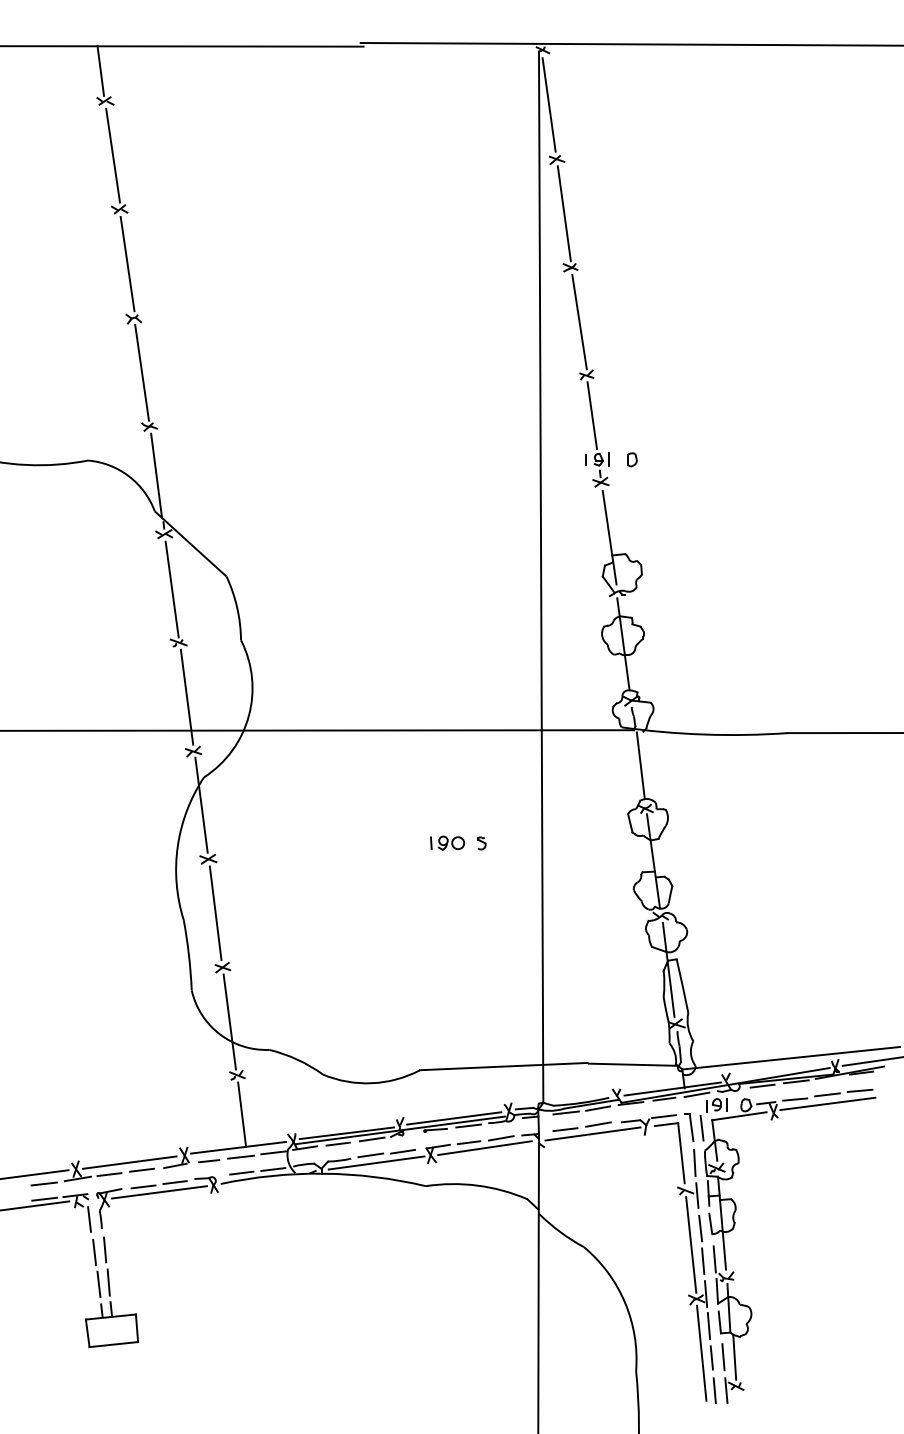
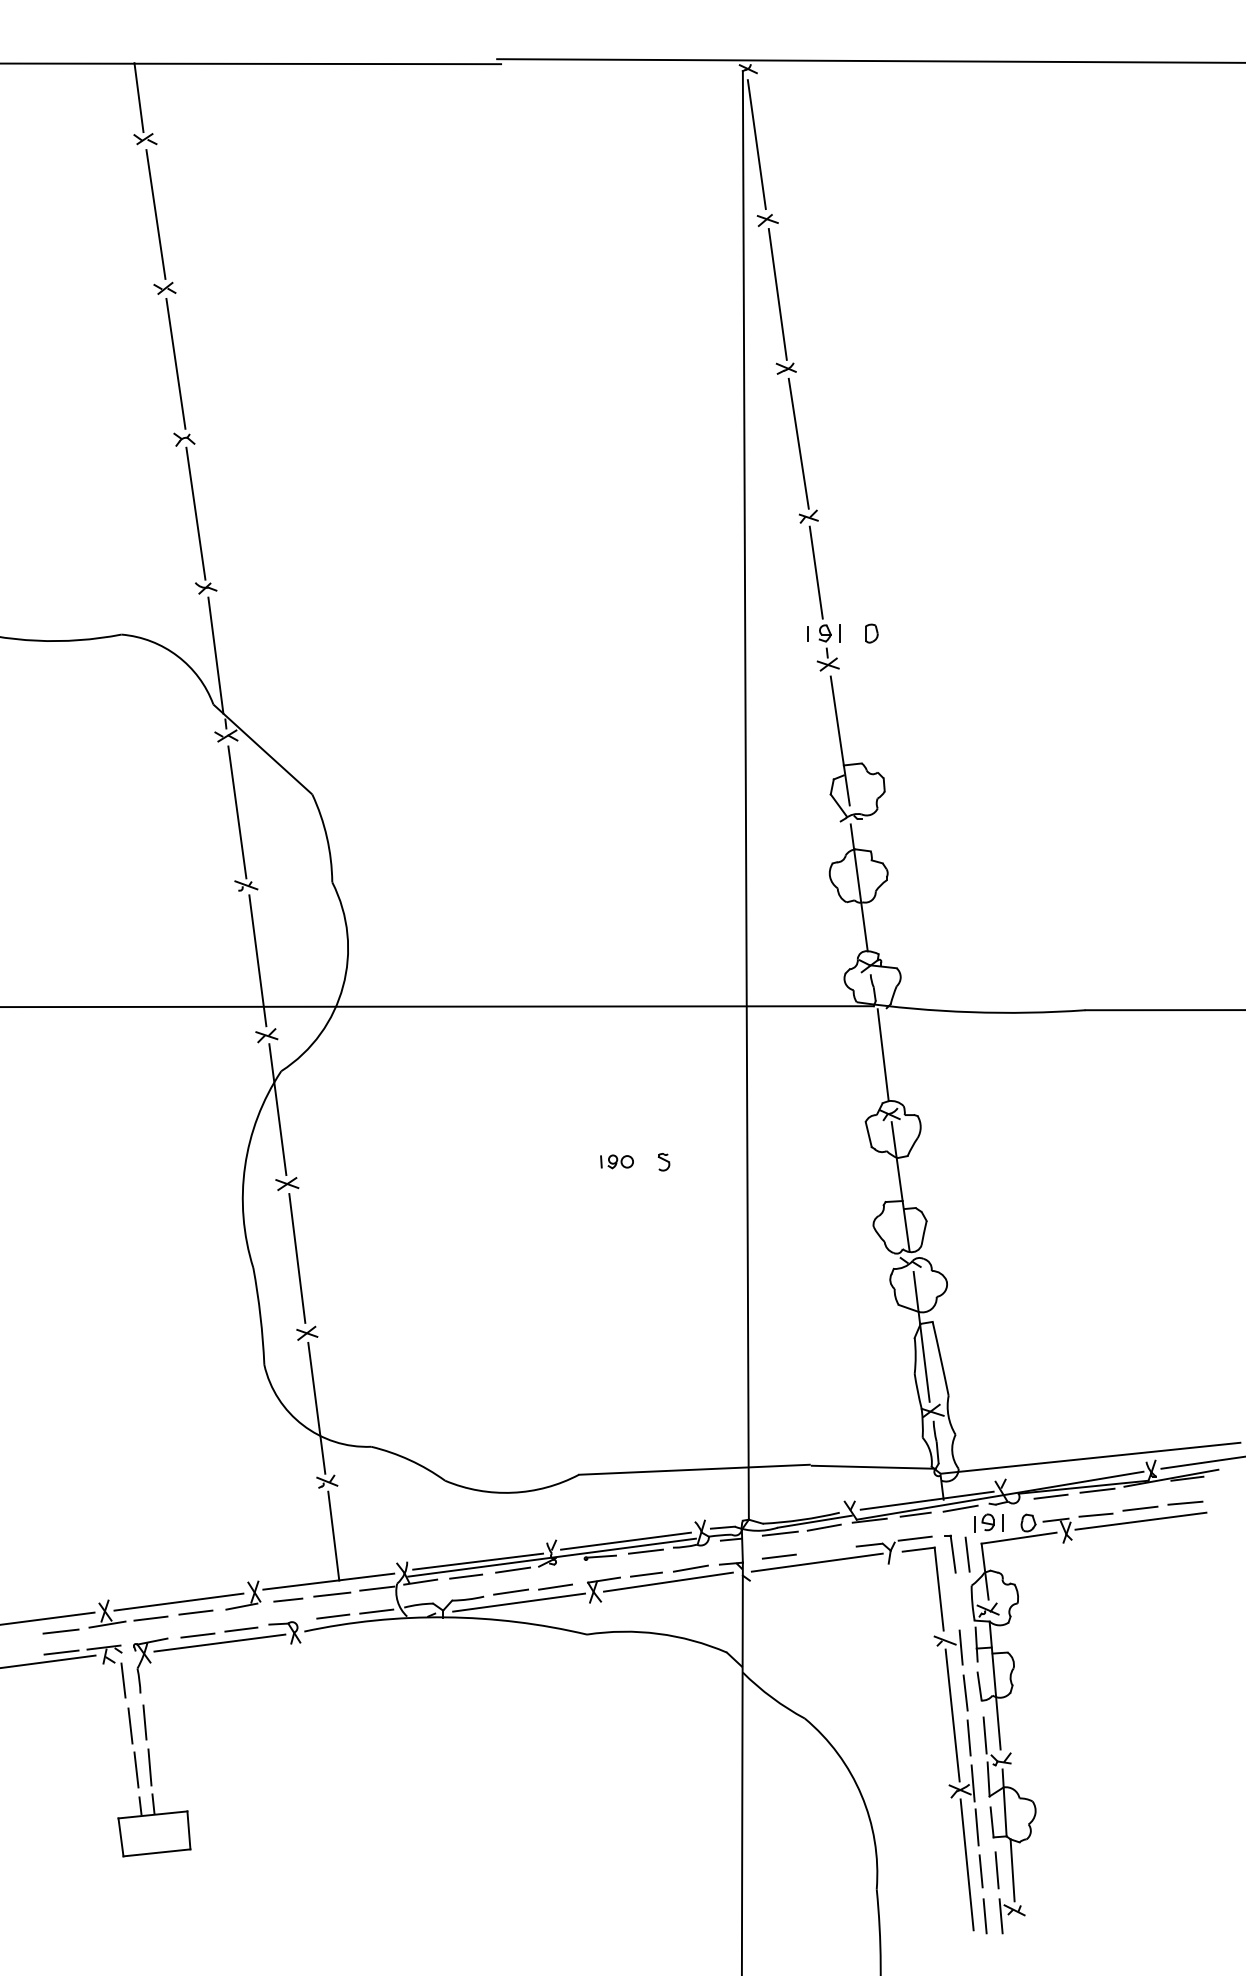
part: (447, 842) -> (616, 1160), size x0.7
line: (598, 1124) -> (824, 1549), removed
line: (694, 1162) -> (957, 1601), removed

